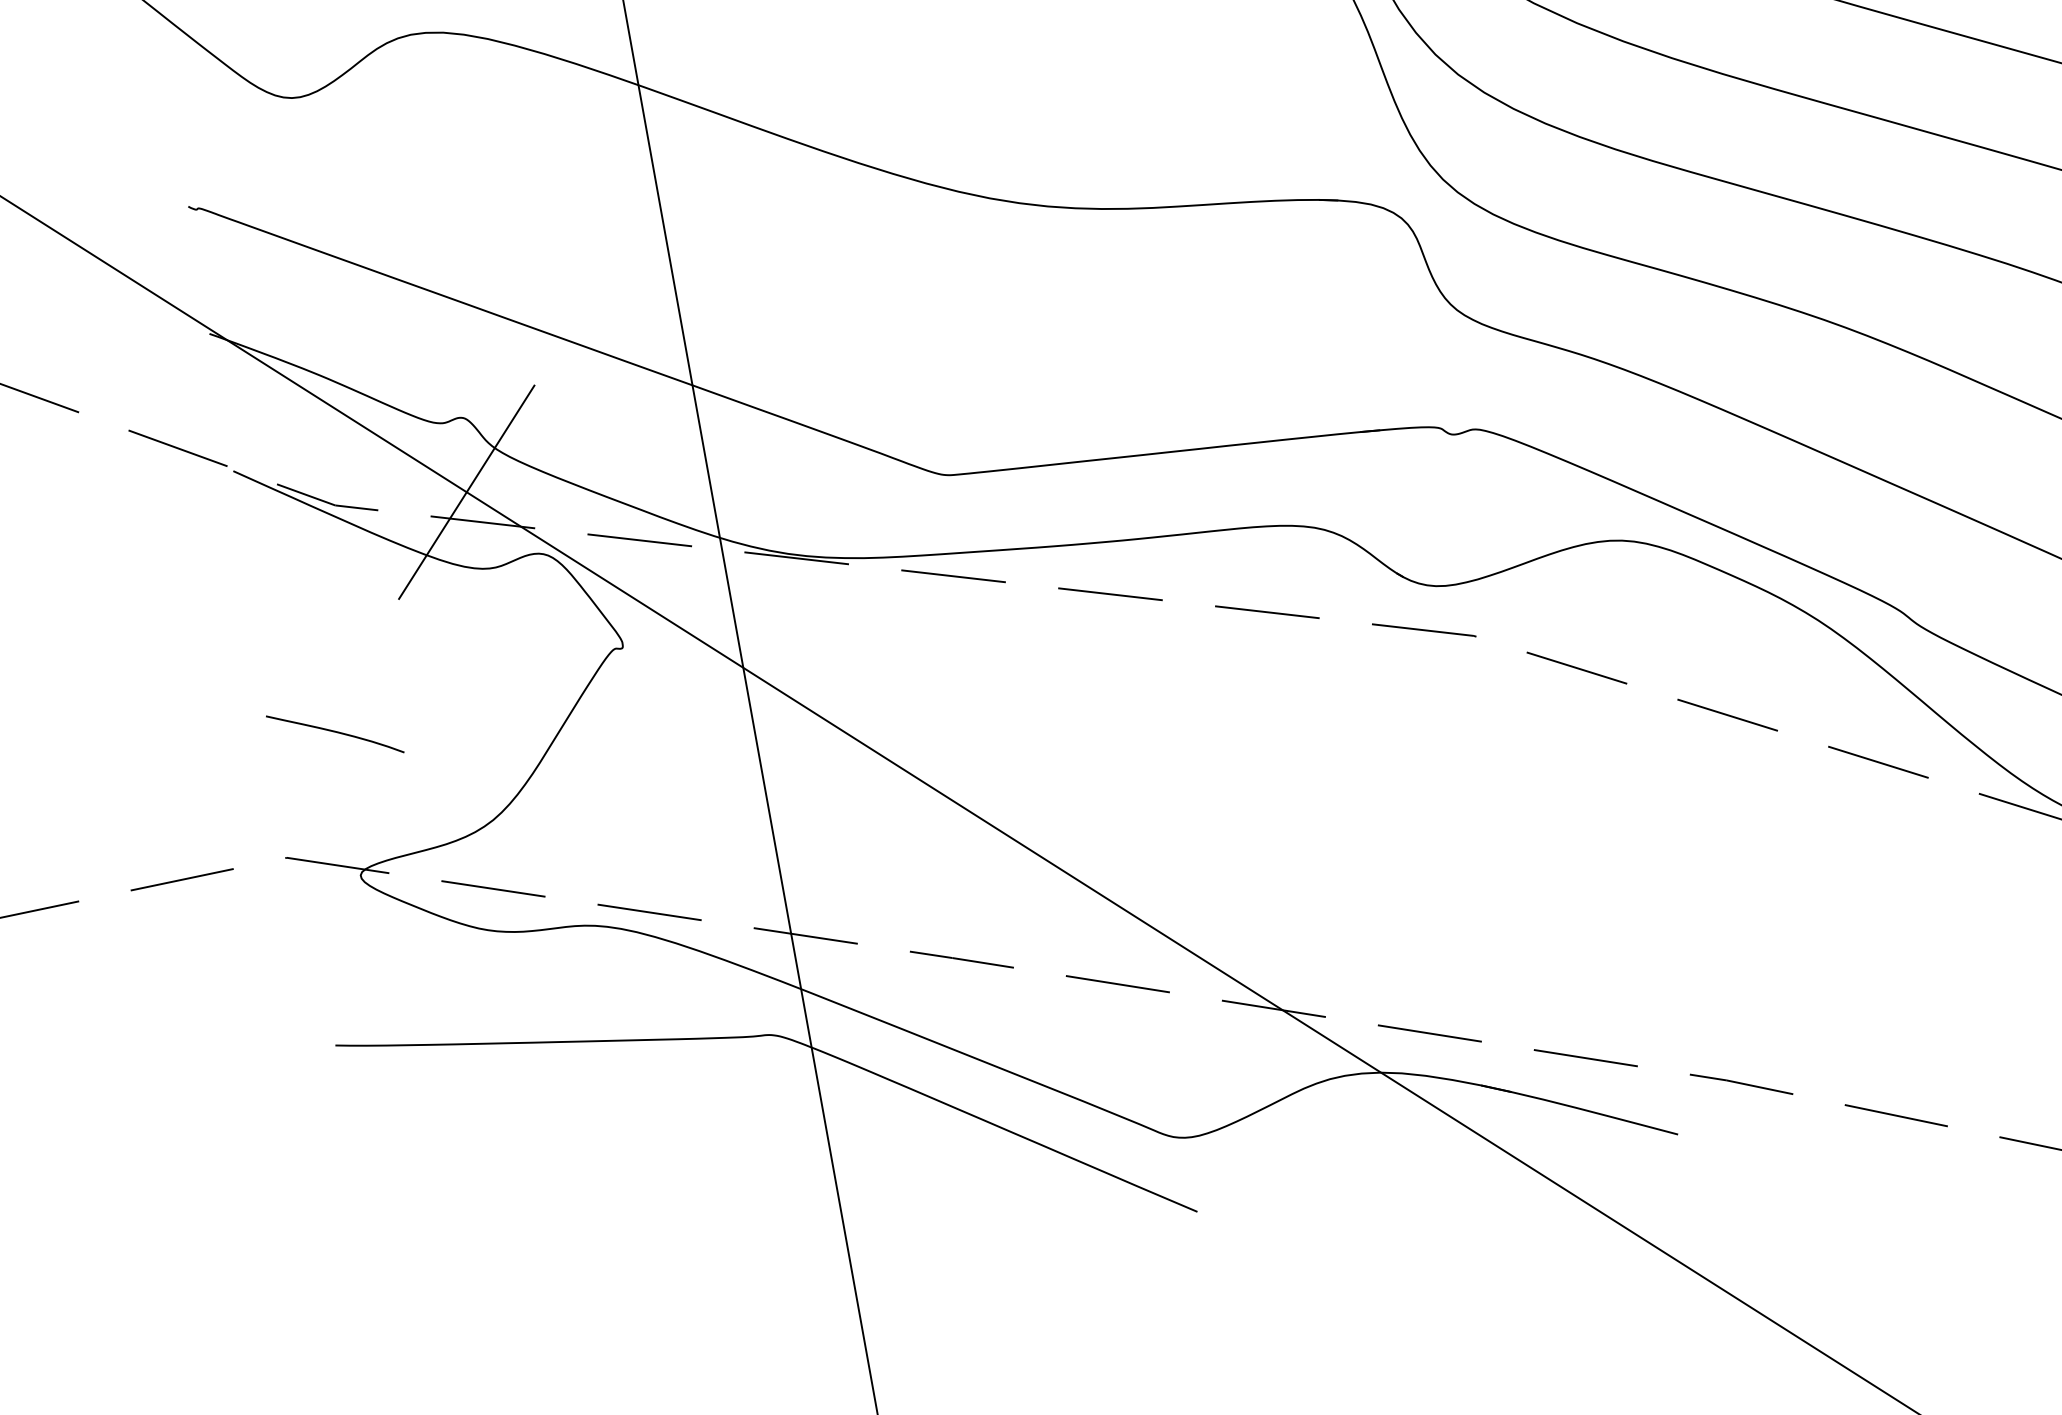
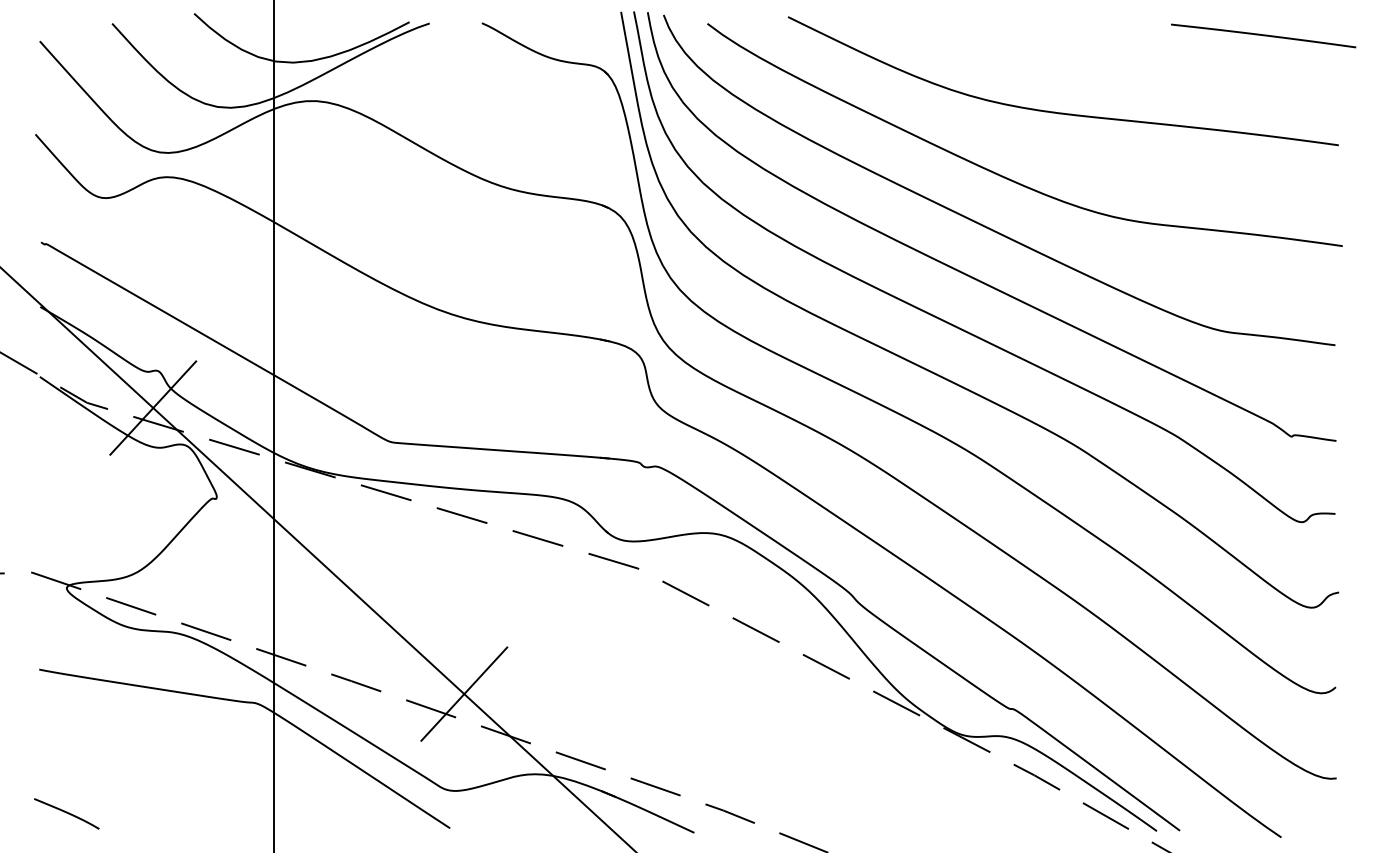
curve: (334, 733) -> (66, 813), moved
line: (1177, 942) -> (464, 693), added

